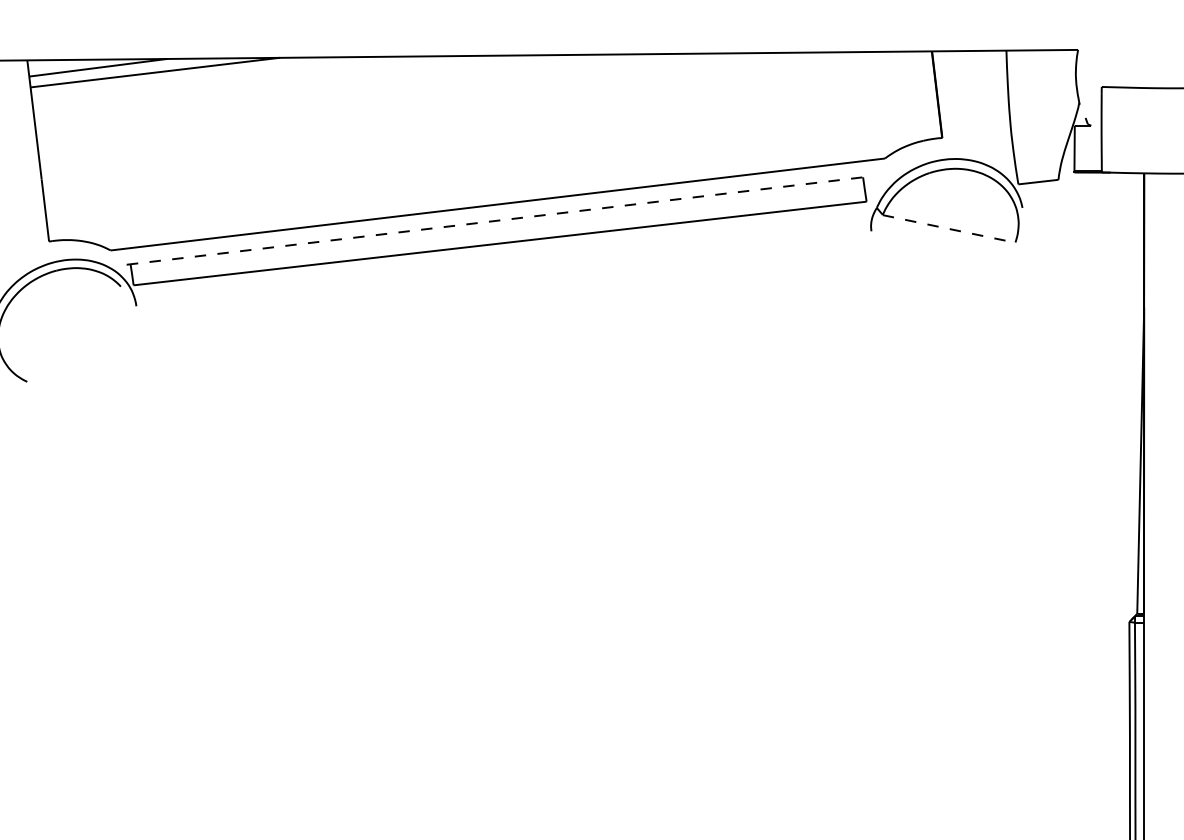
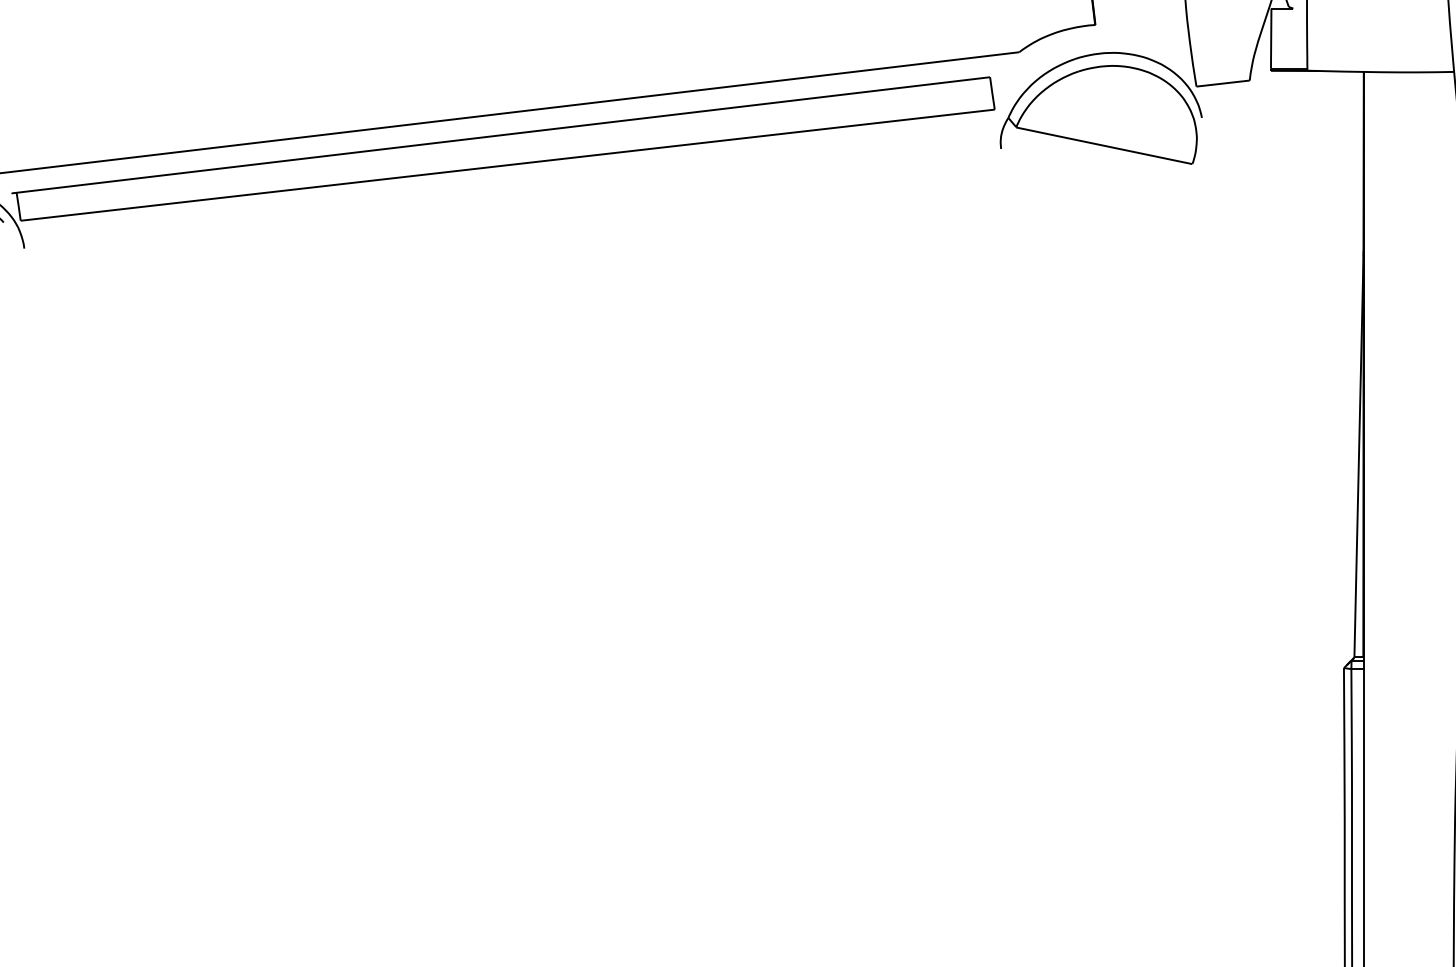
line: (495, 221) -> (501, 135), dashed -> solid
line: (949, 228) -> (1104, 145), dashed -> solid

